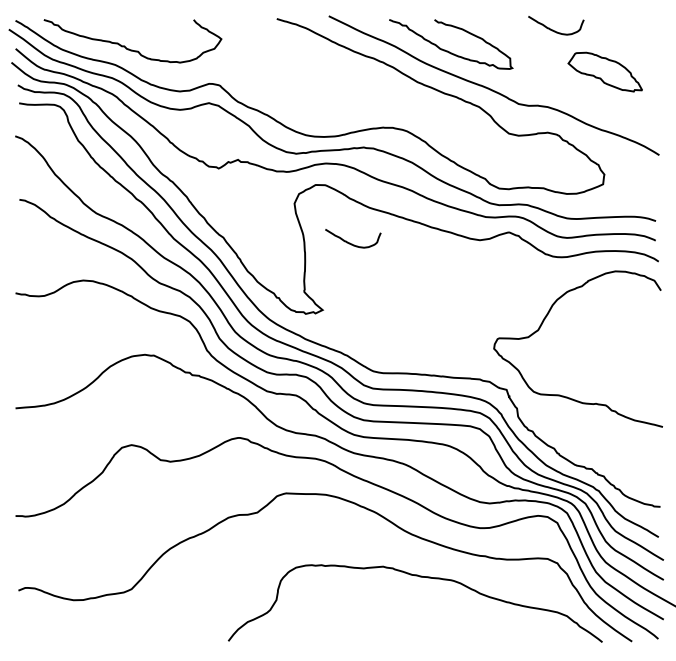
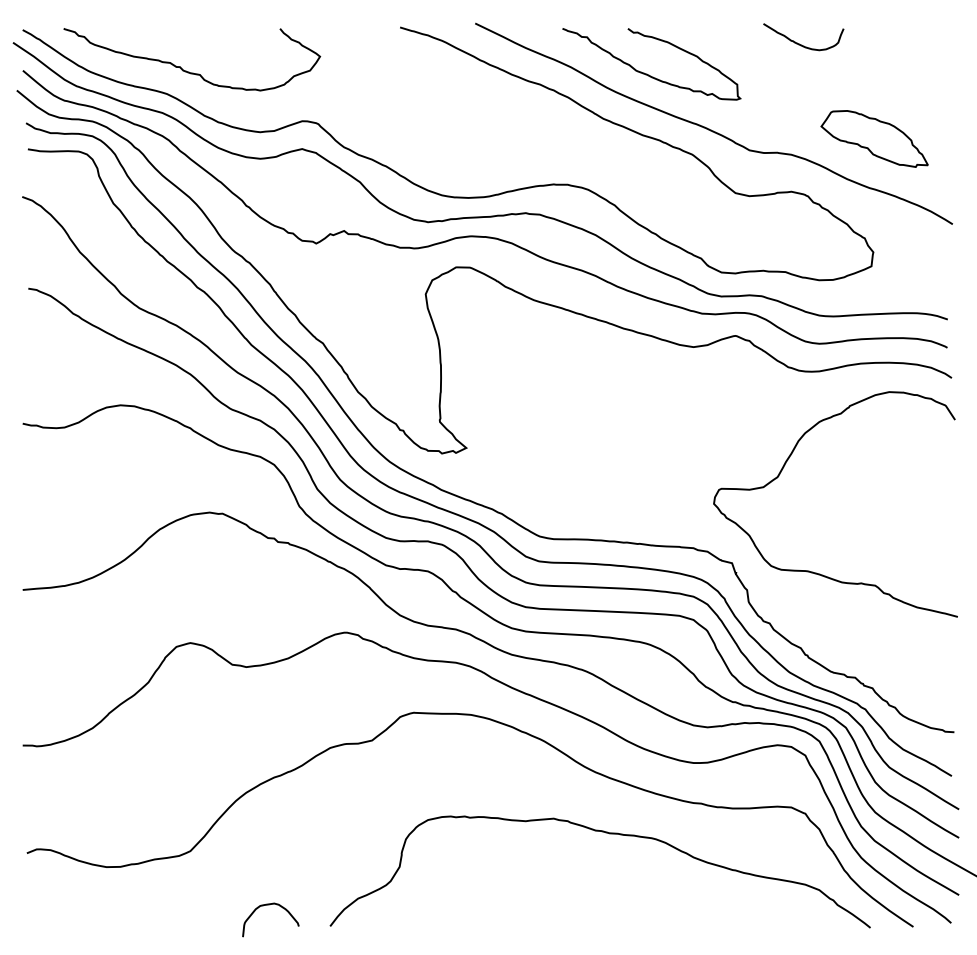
part: (604, 71) -> (873, 138), moved
curve: (350, 242) -> (506, 350), removed
curve: (184, 627) -> (266, 906), added

